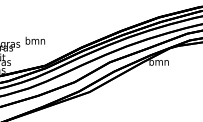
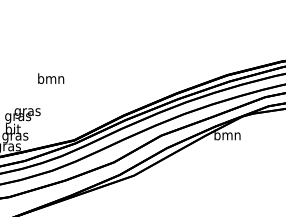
text: (35, 40) -> (51, 78), moved

